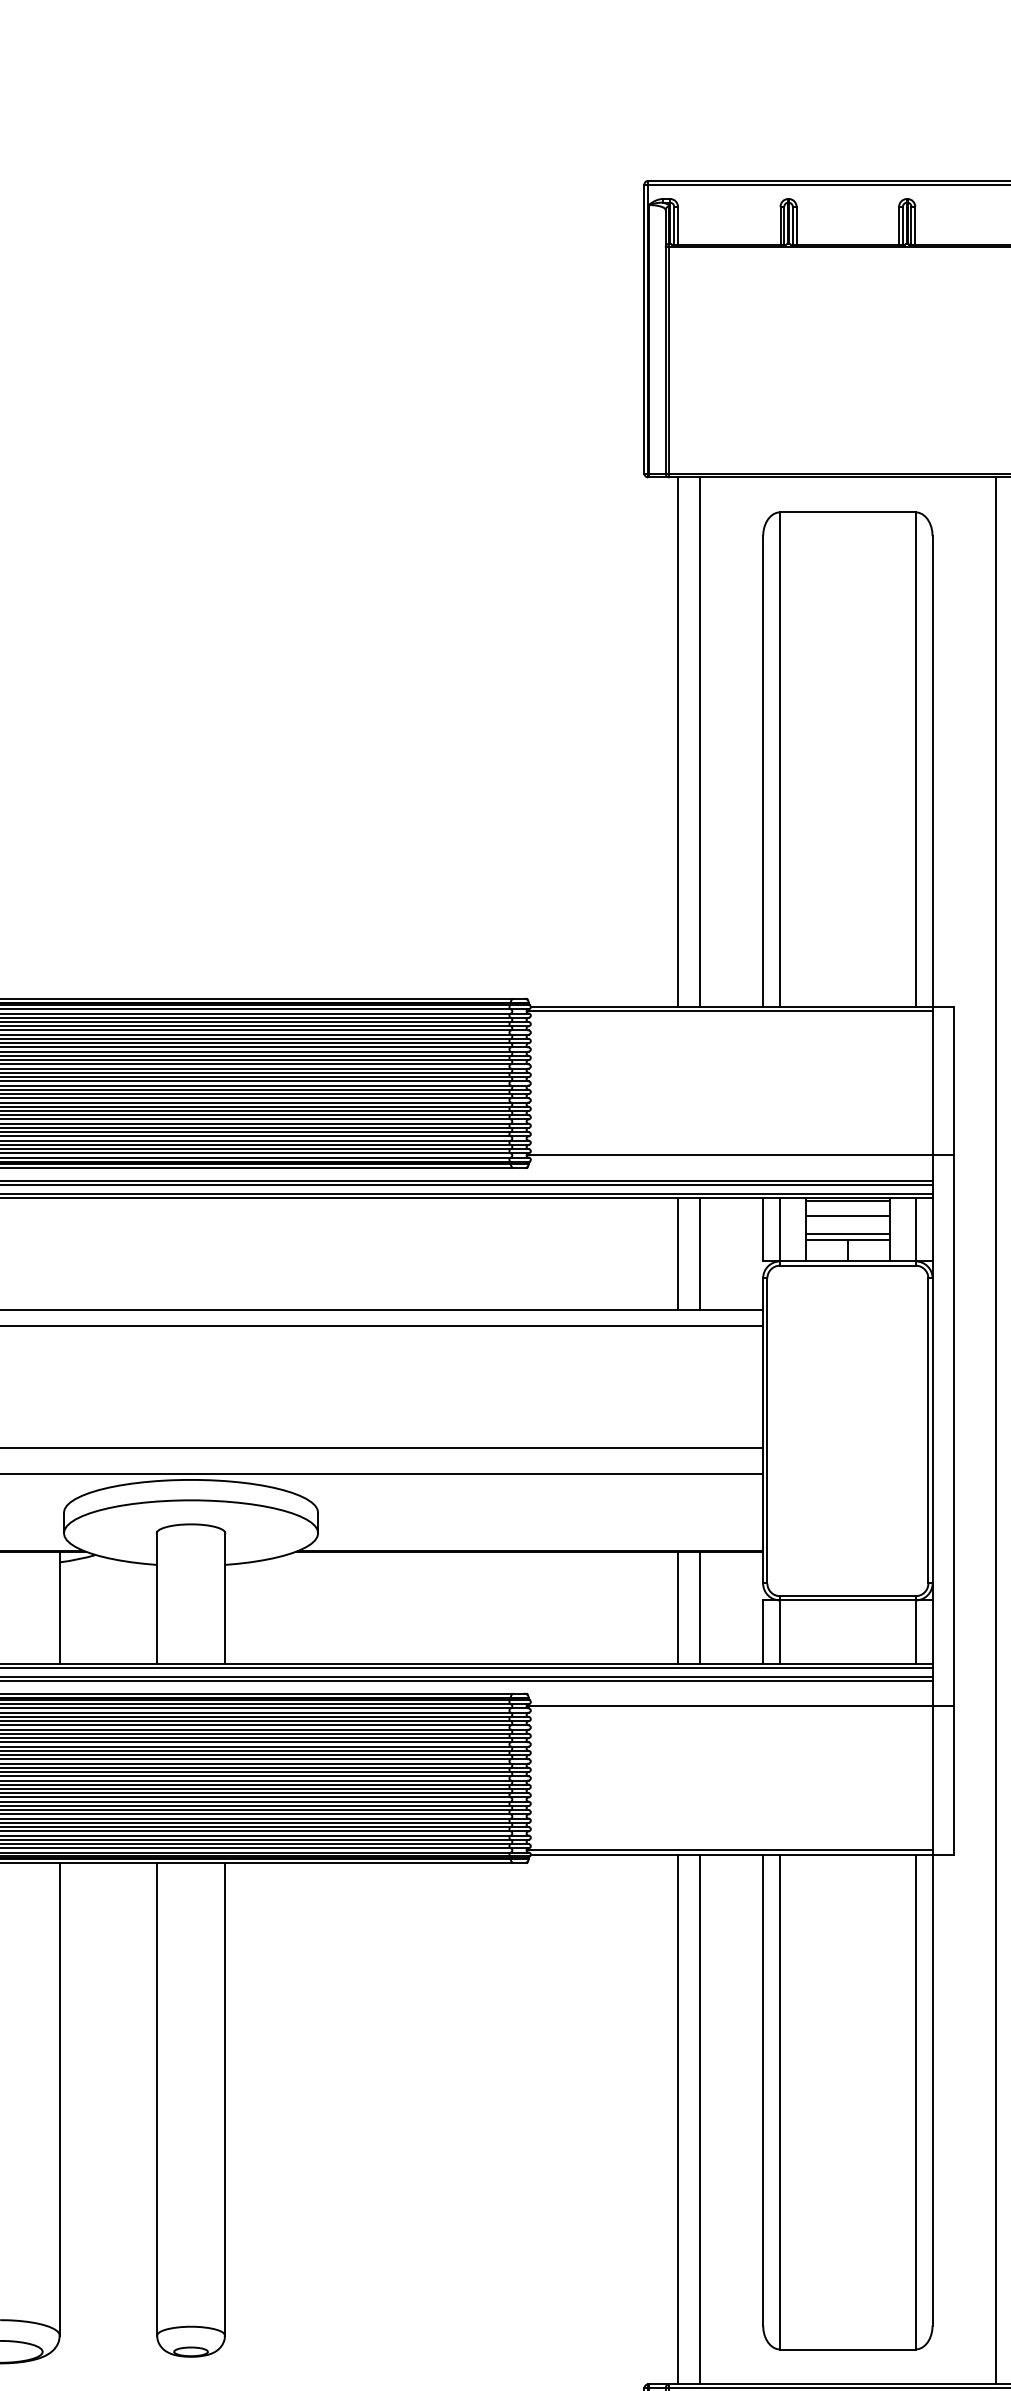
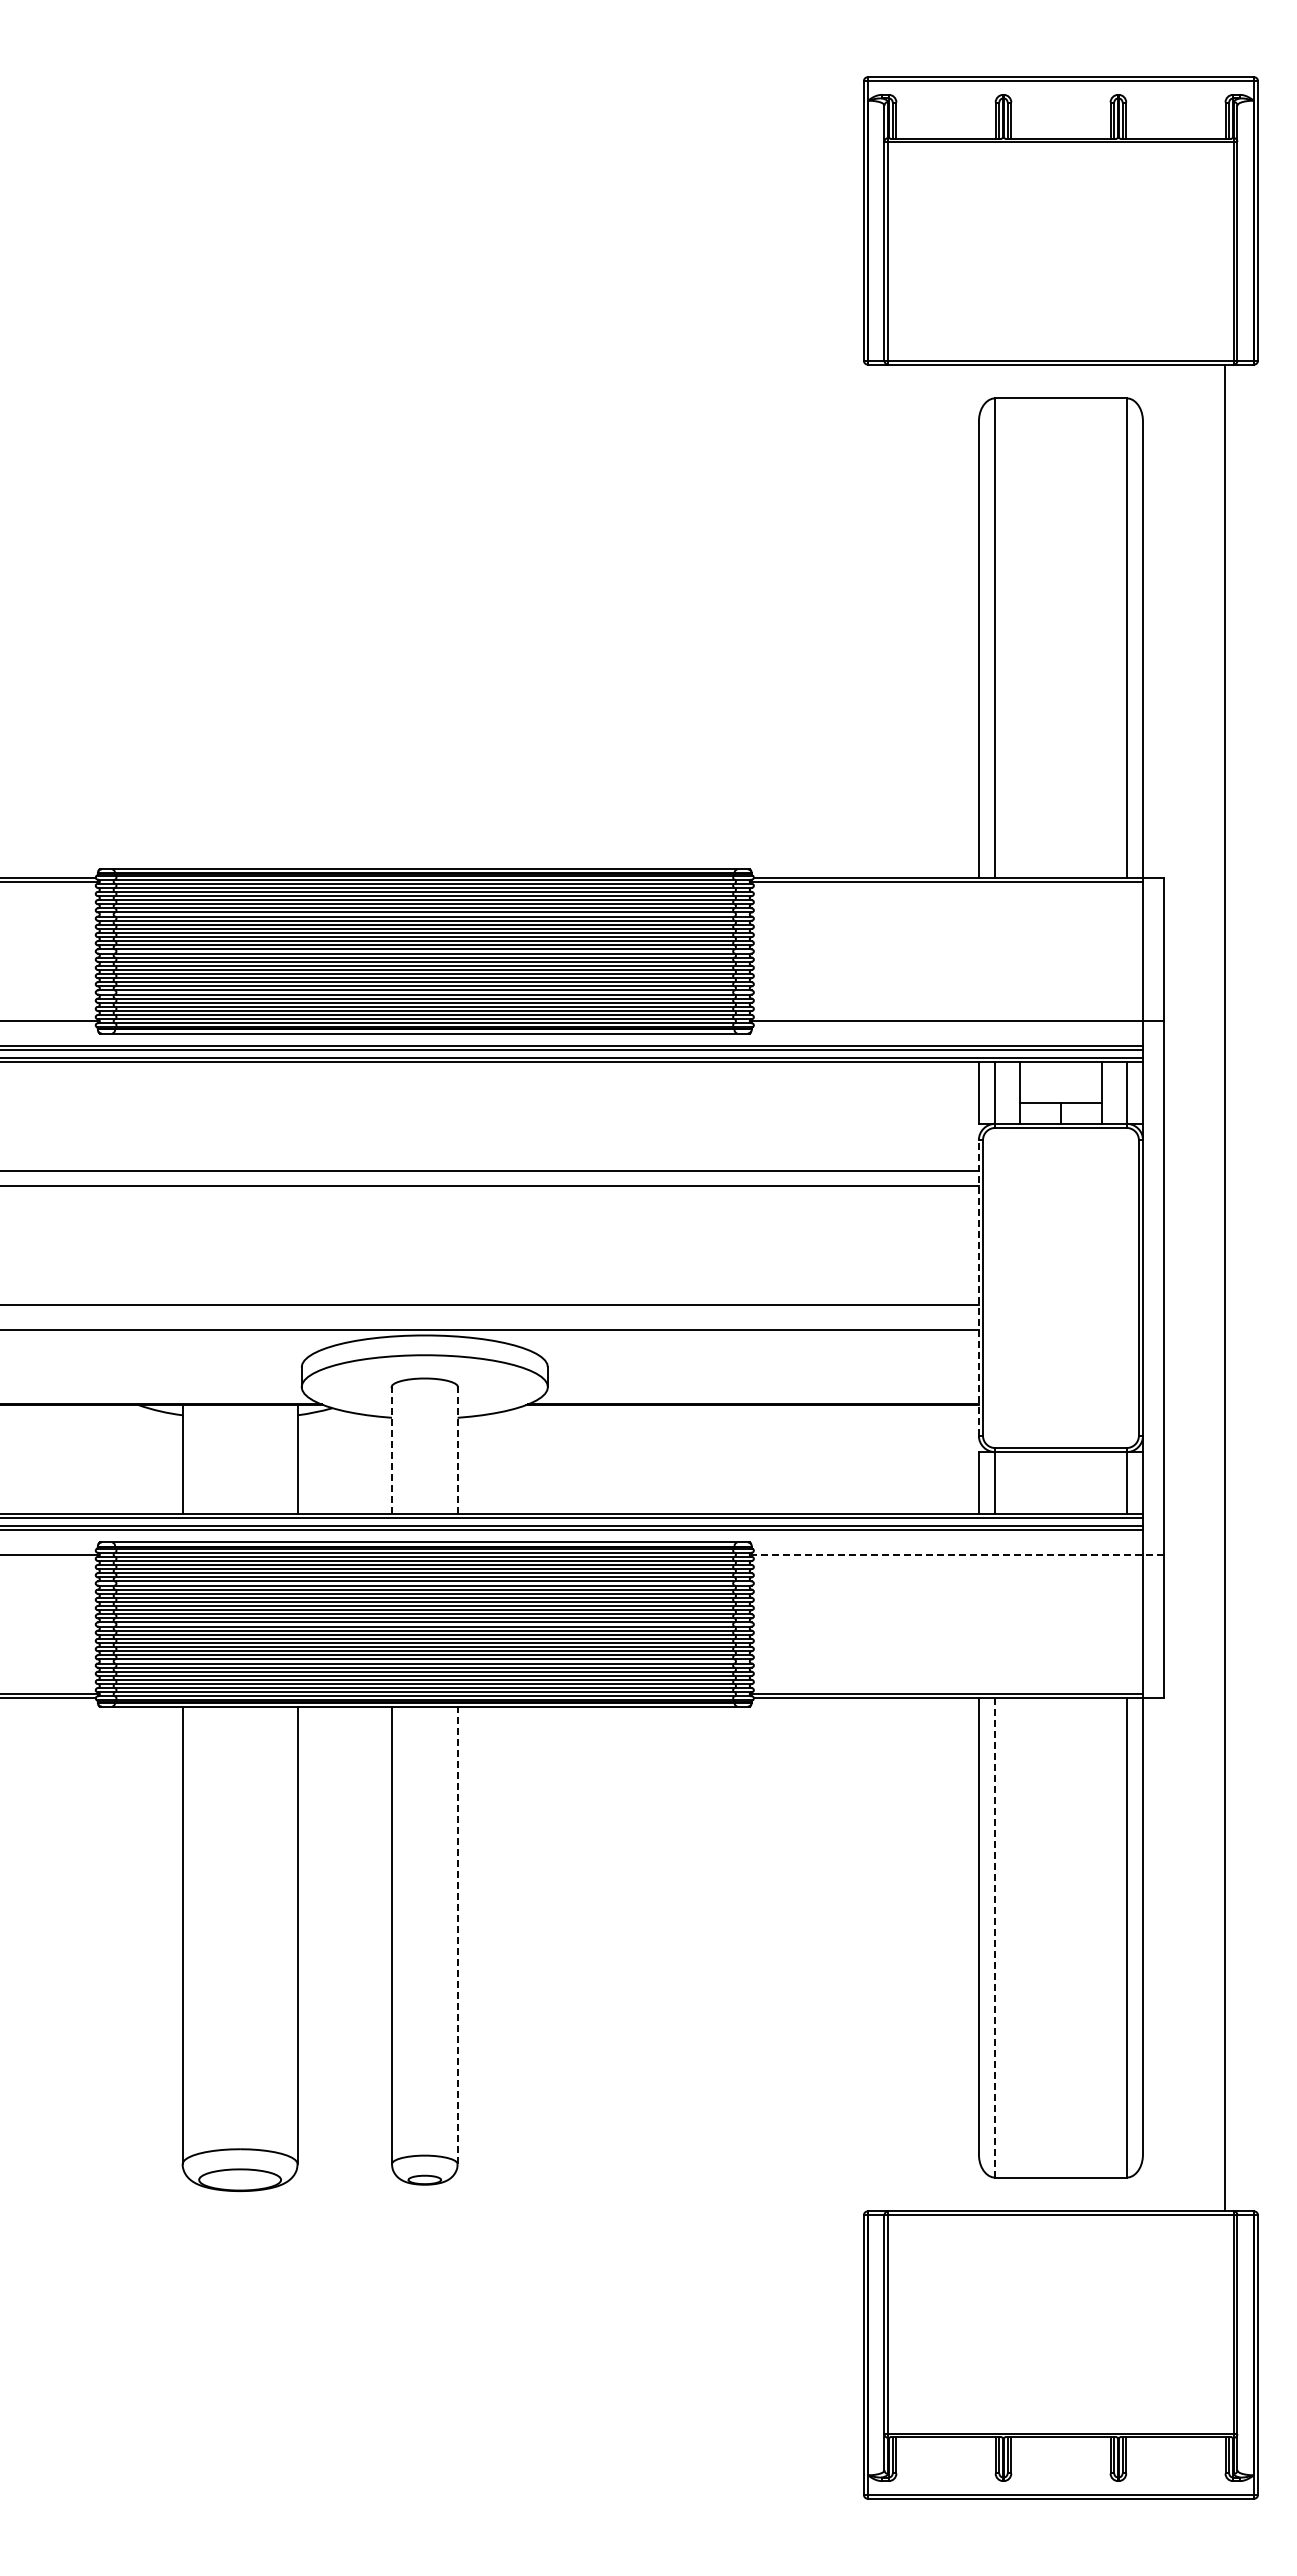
line: (678, 741) -> (896, 620), removed
line: (699, 741) -> (917, 620), removed
line: (847, 1201) -> (1060, 1065), removed
line: (847, 1216) -> (1060, 1080), removed
line: (847, 1234) -> (1060, 1097), removed
line: (678, 1253) -> (896, 1116), removed
line: (699, 1253) -> (917, 1116), removed
line: (996, 1430) -> (1204, 1287), removed
line: (762, 1431) -> (978, 1288), solid -> dashed
line: (156, 1597) -> (391, 1449), solid -> dashed
line: (224, 1597) -> (457, 1449), solid -> dashed
line: (678, 1607) -> (896, 1459), removed
line: (699, 1607) -> (917, 1459), removed
line: (740, 1706) -> (956, 1554), solid -> dashed
line: (224, 2099) -> (457, 1935), solid -> dashed
line: (780, 2102) -> (995, 1938), solid -> dashed
line: (678, 2119) -> (896, 1954), removed
line: (699, 2119) -> (917, 1954), removed

